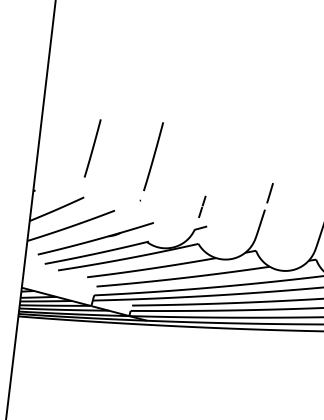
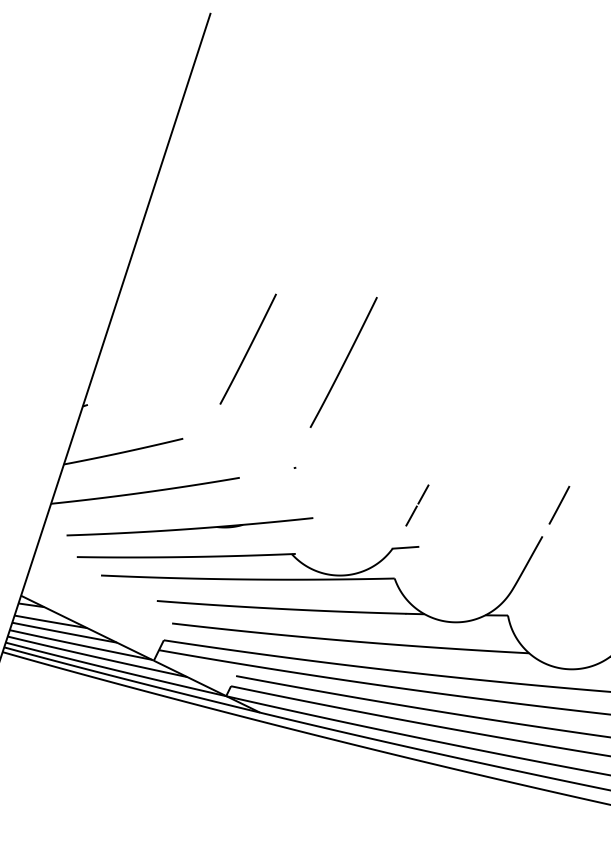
line: (92, 148) -> (247, 349), moved
line: (153, 156) -> (343, 362), moved

